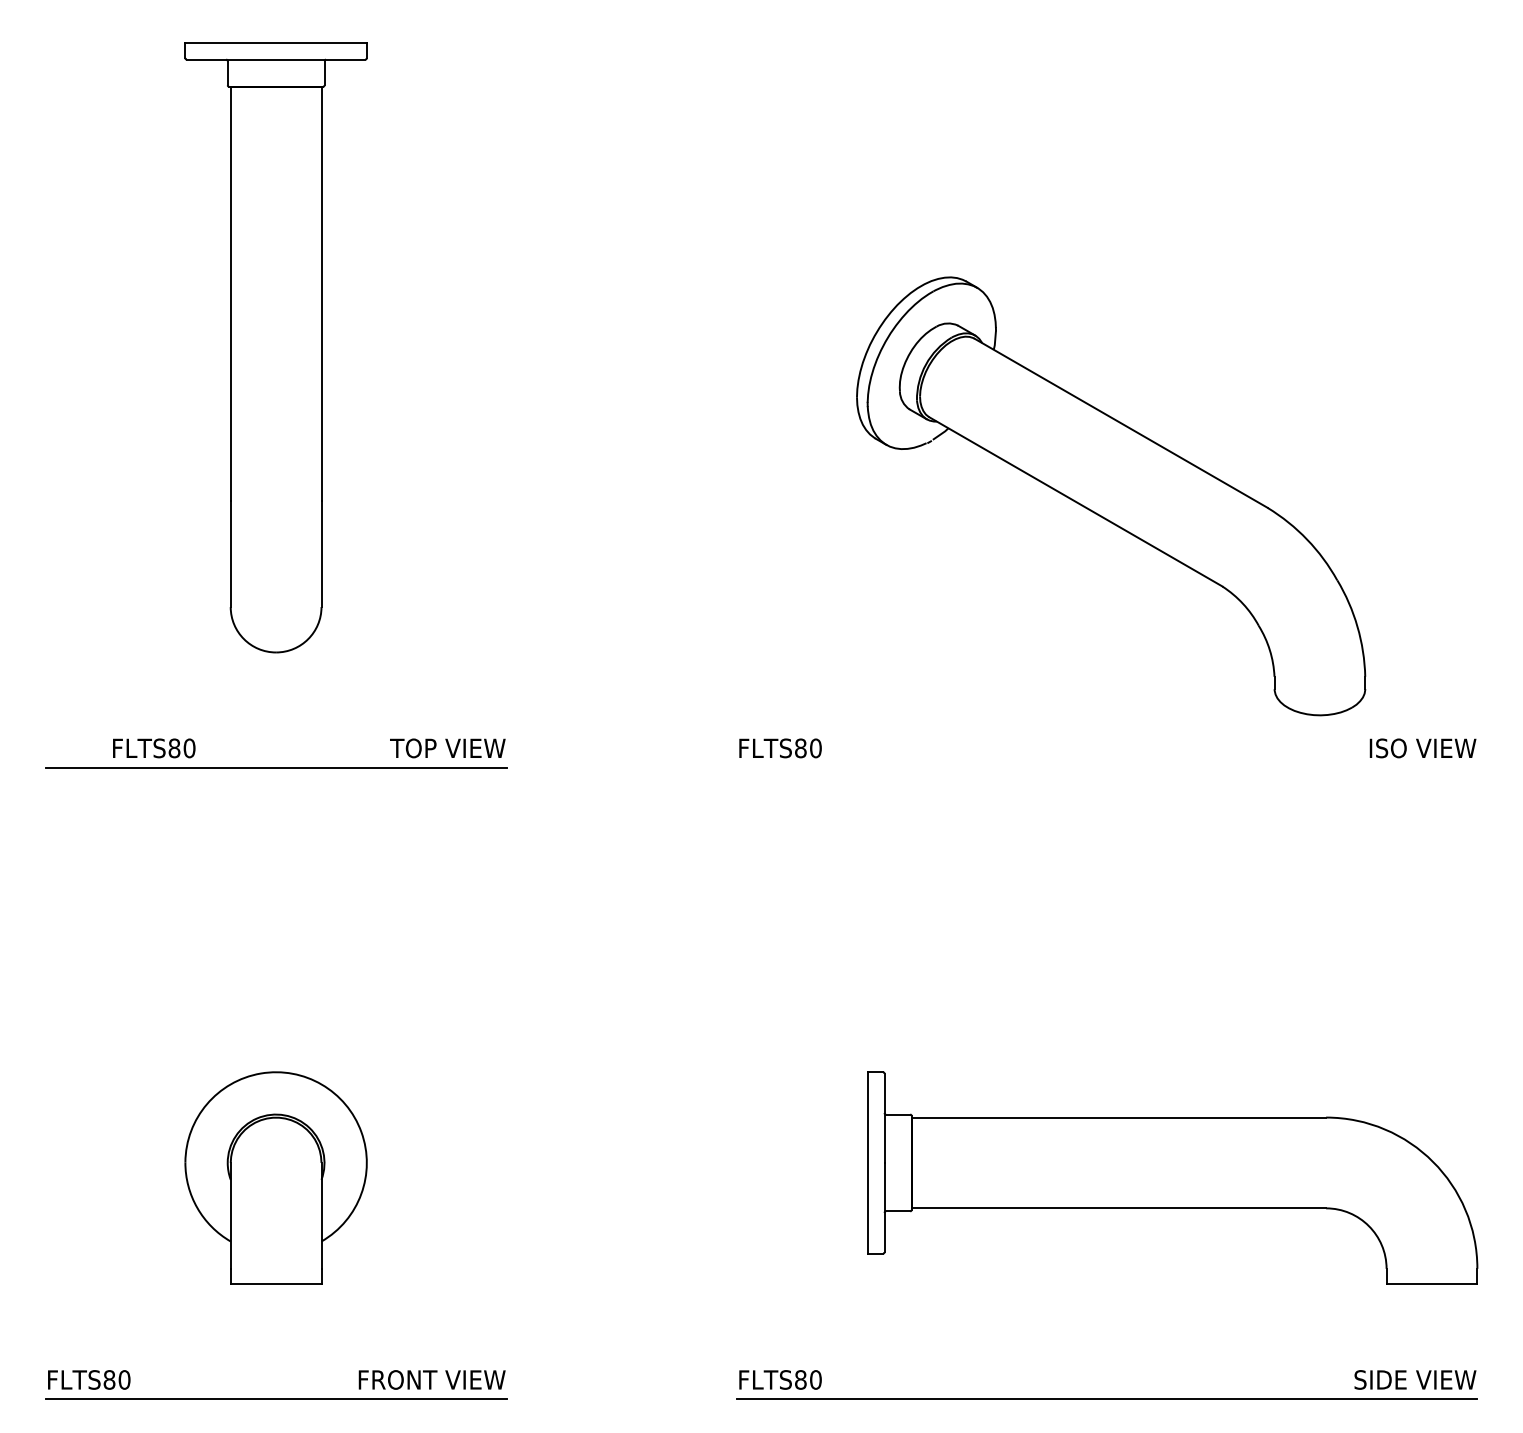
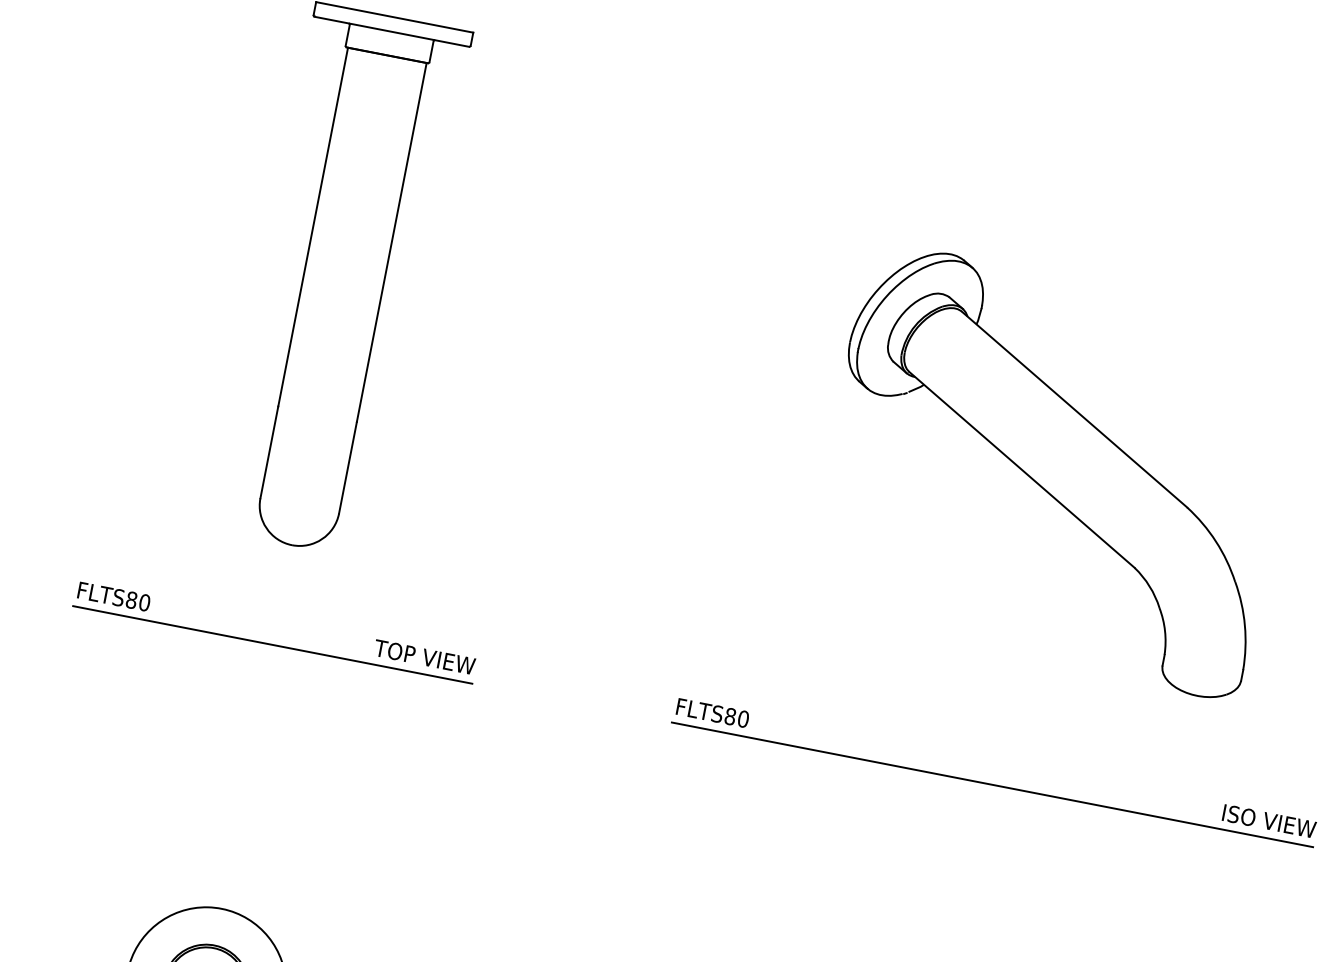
part: (1111, 496) -> (1053, 471), moved
text: (154, 748) -> (114, 596), moved
line: (1106, 767) -> (991, 784), added

